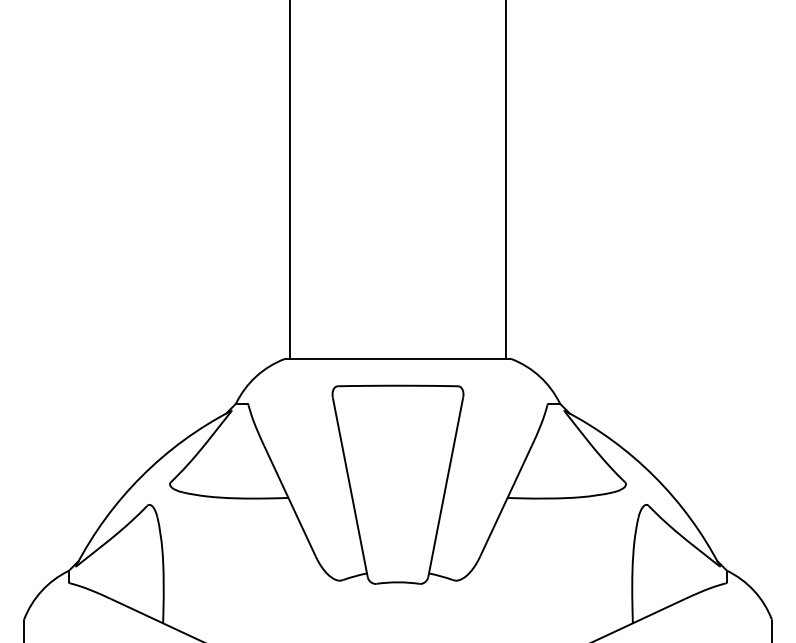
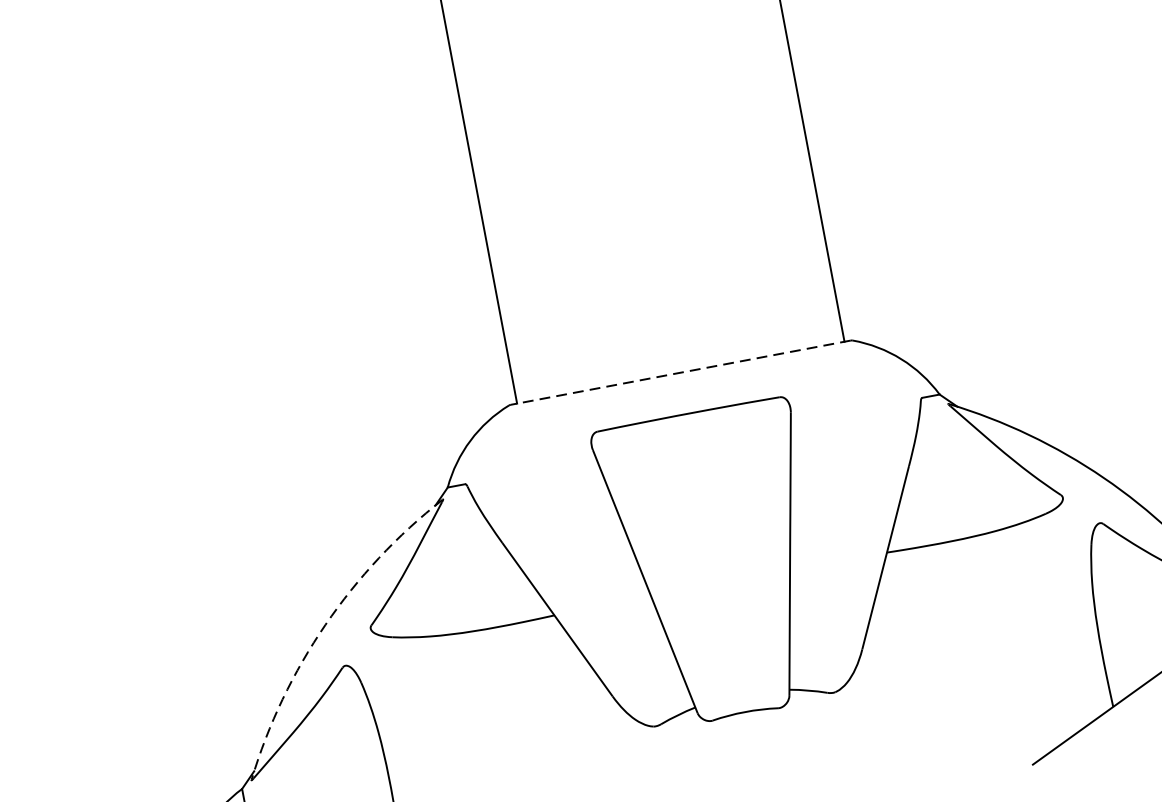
line: (398, 358) -> (681, 372), solid -> dashed
arc: (141, 476) -> (325, 625), solid -> dashed

